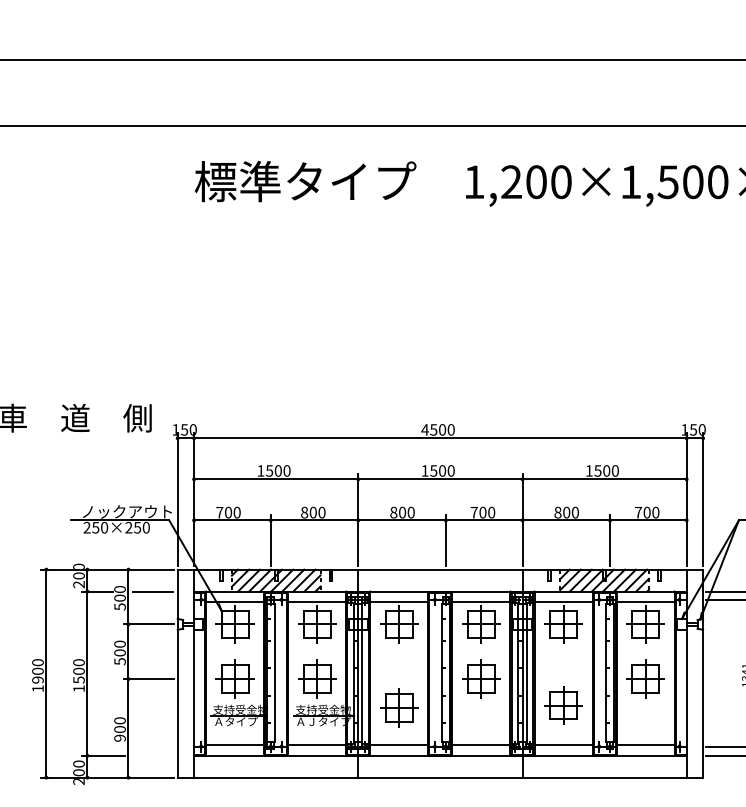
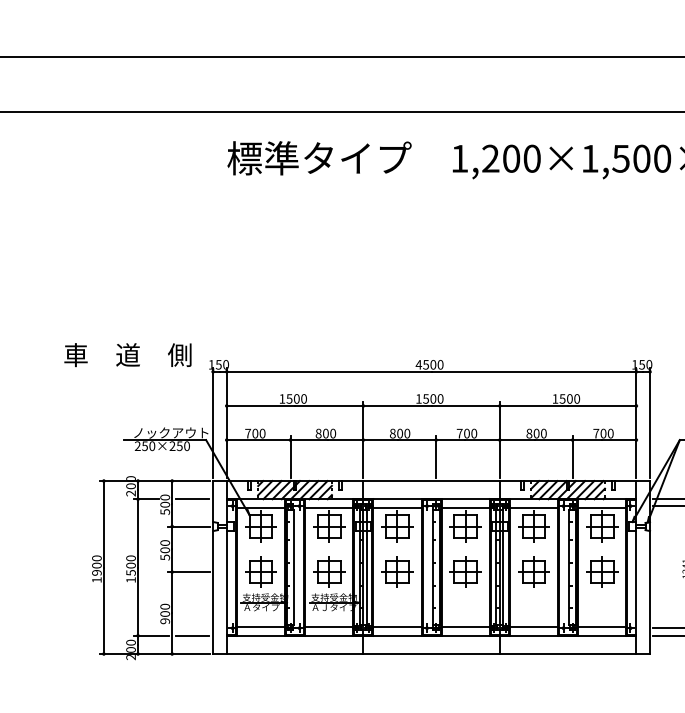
part: (562, 704) -> (533, 571), moved
part: (399, 707) -> (397, 571), moved
line: (152, 755) -> (192, 635), added

